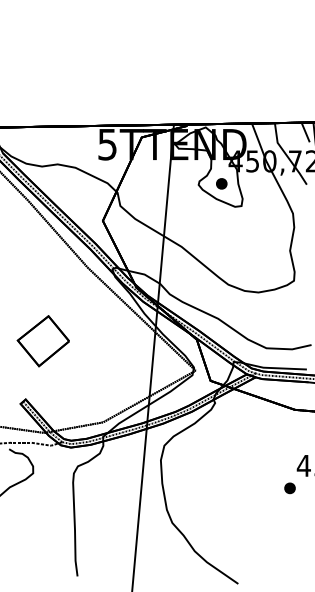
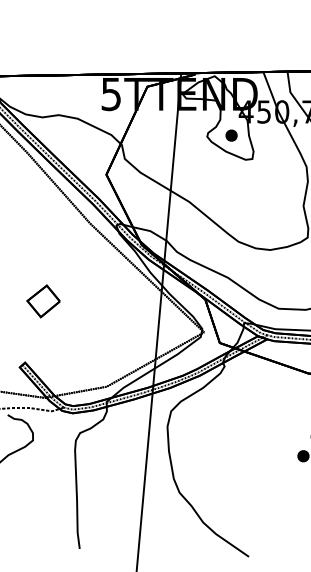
part: (42, 341) -> (42, 301), size x0.6

